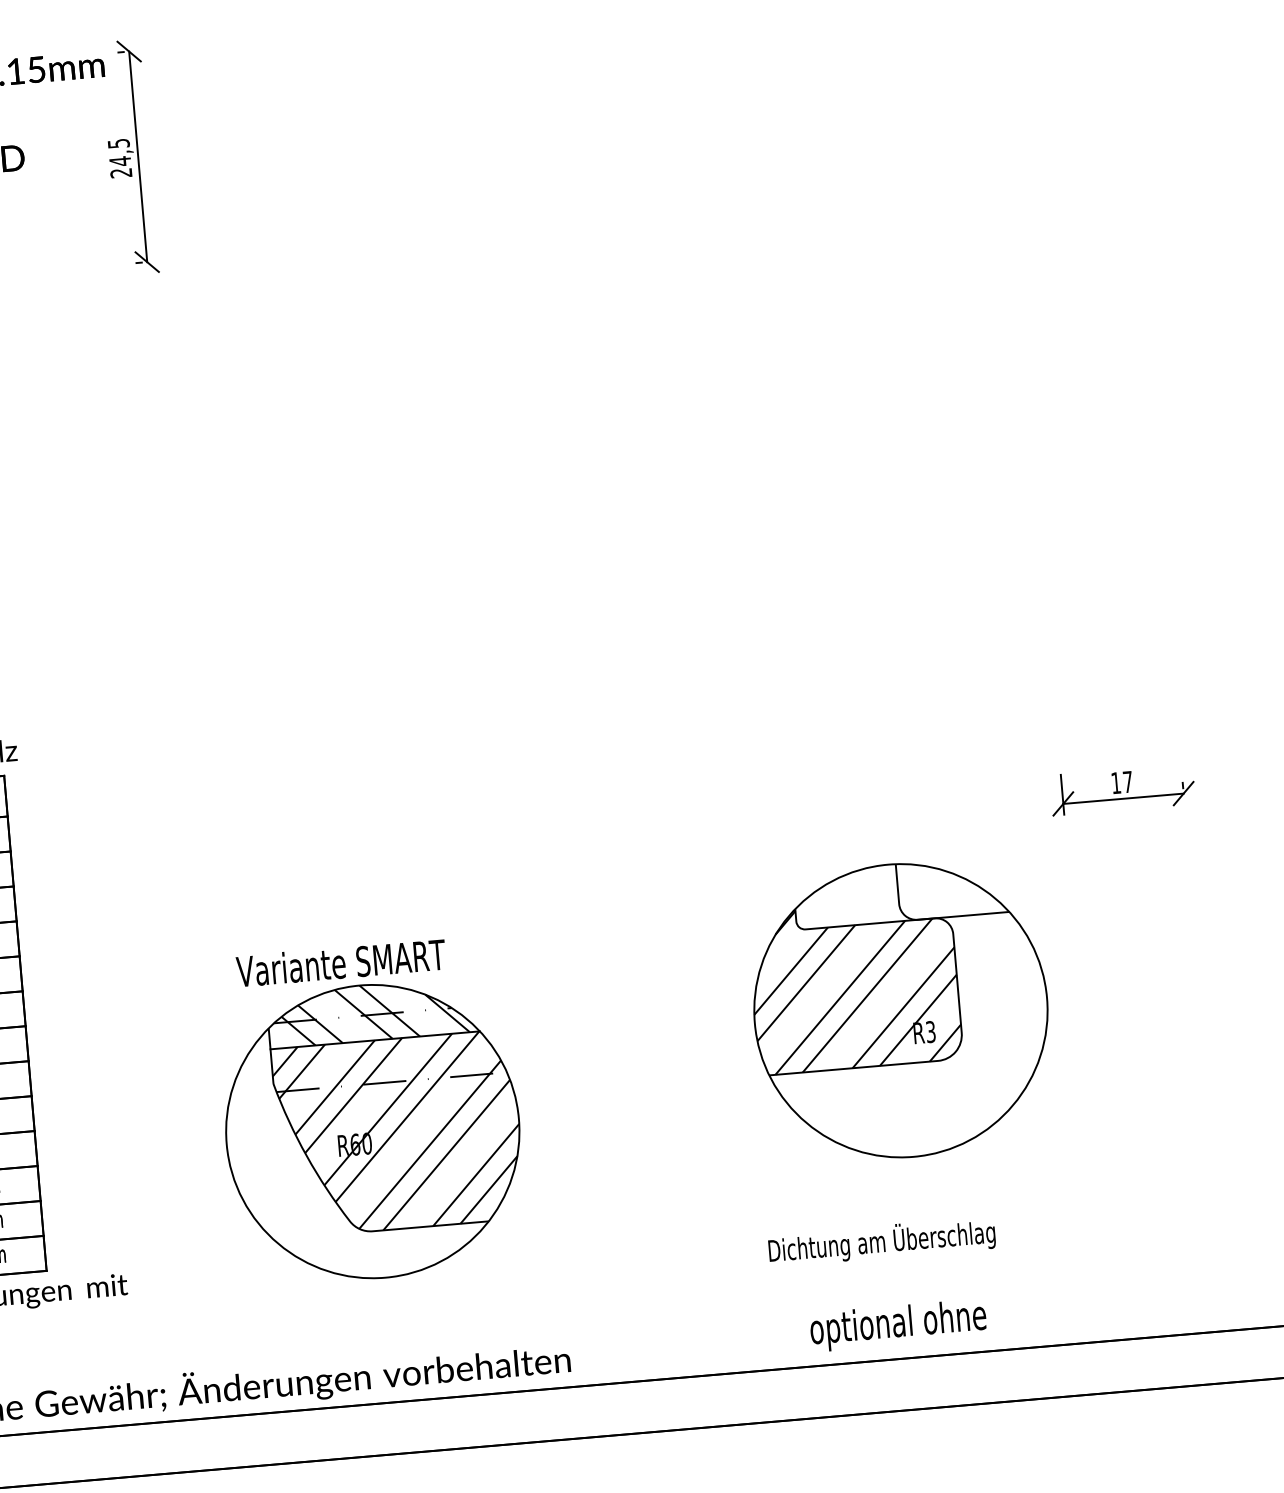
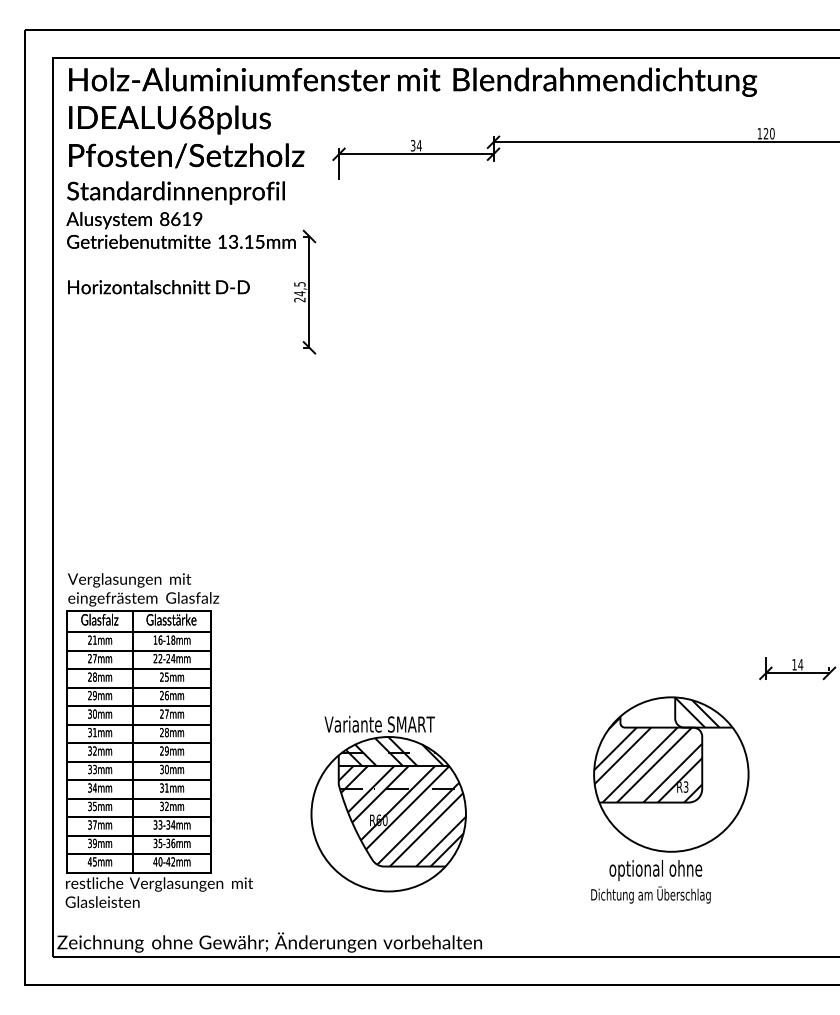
text: (1127, 781) -> (800, 664), 17 -> 14
hatch: (940, 889) -> (697, 712), added
text: (897, 1325) -> (655, 870), moved

